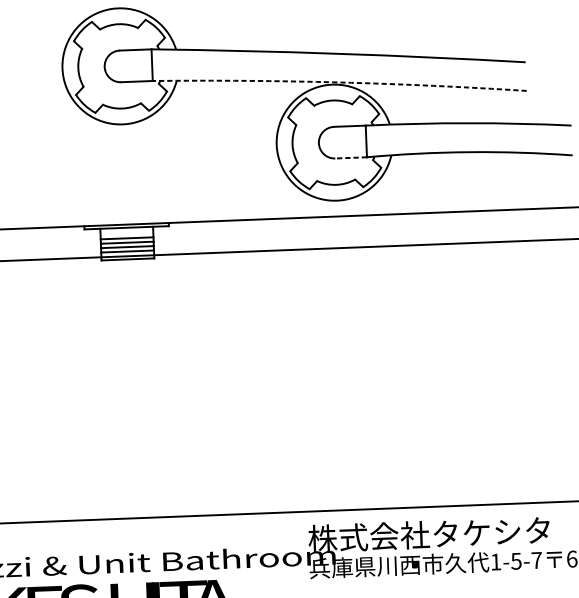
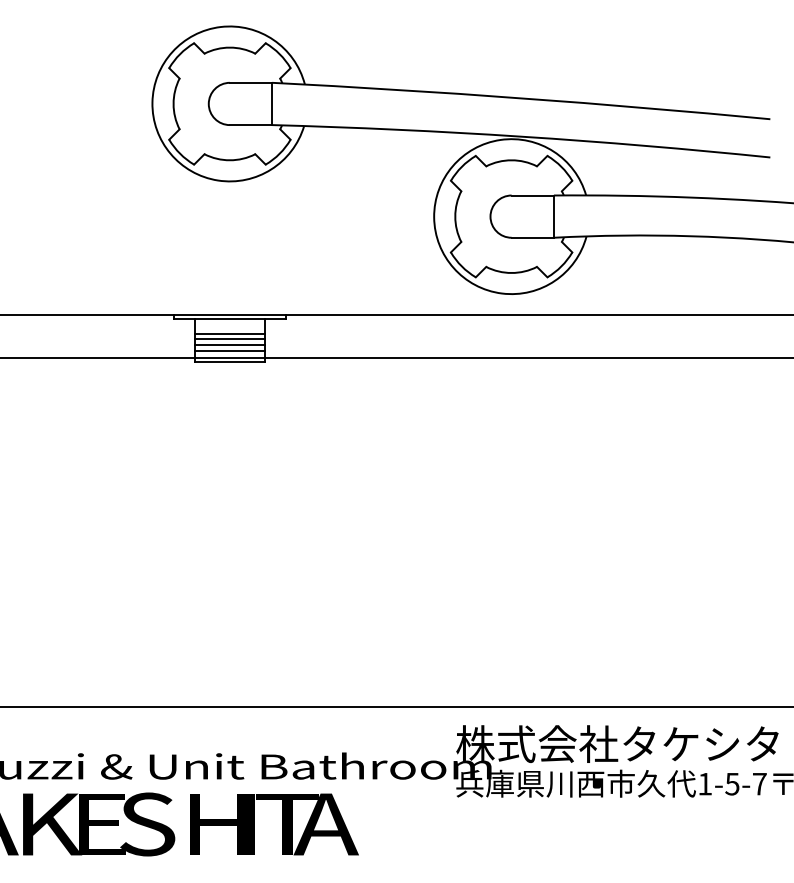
arc: (339, 82) -> (521, 136), dashed -> solid
line: (350, 157) -> (532, 237), dashed -> solid

